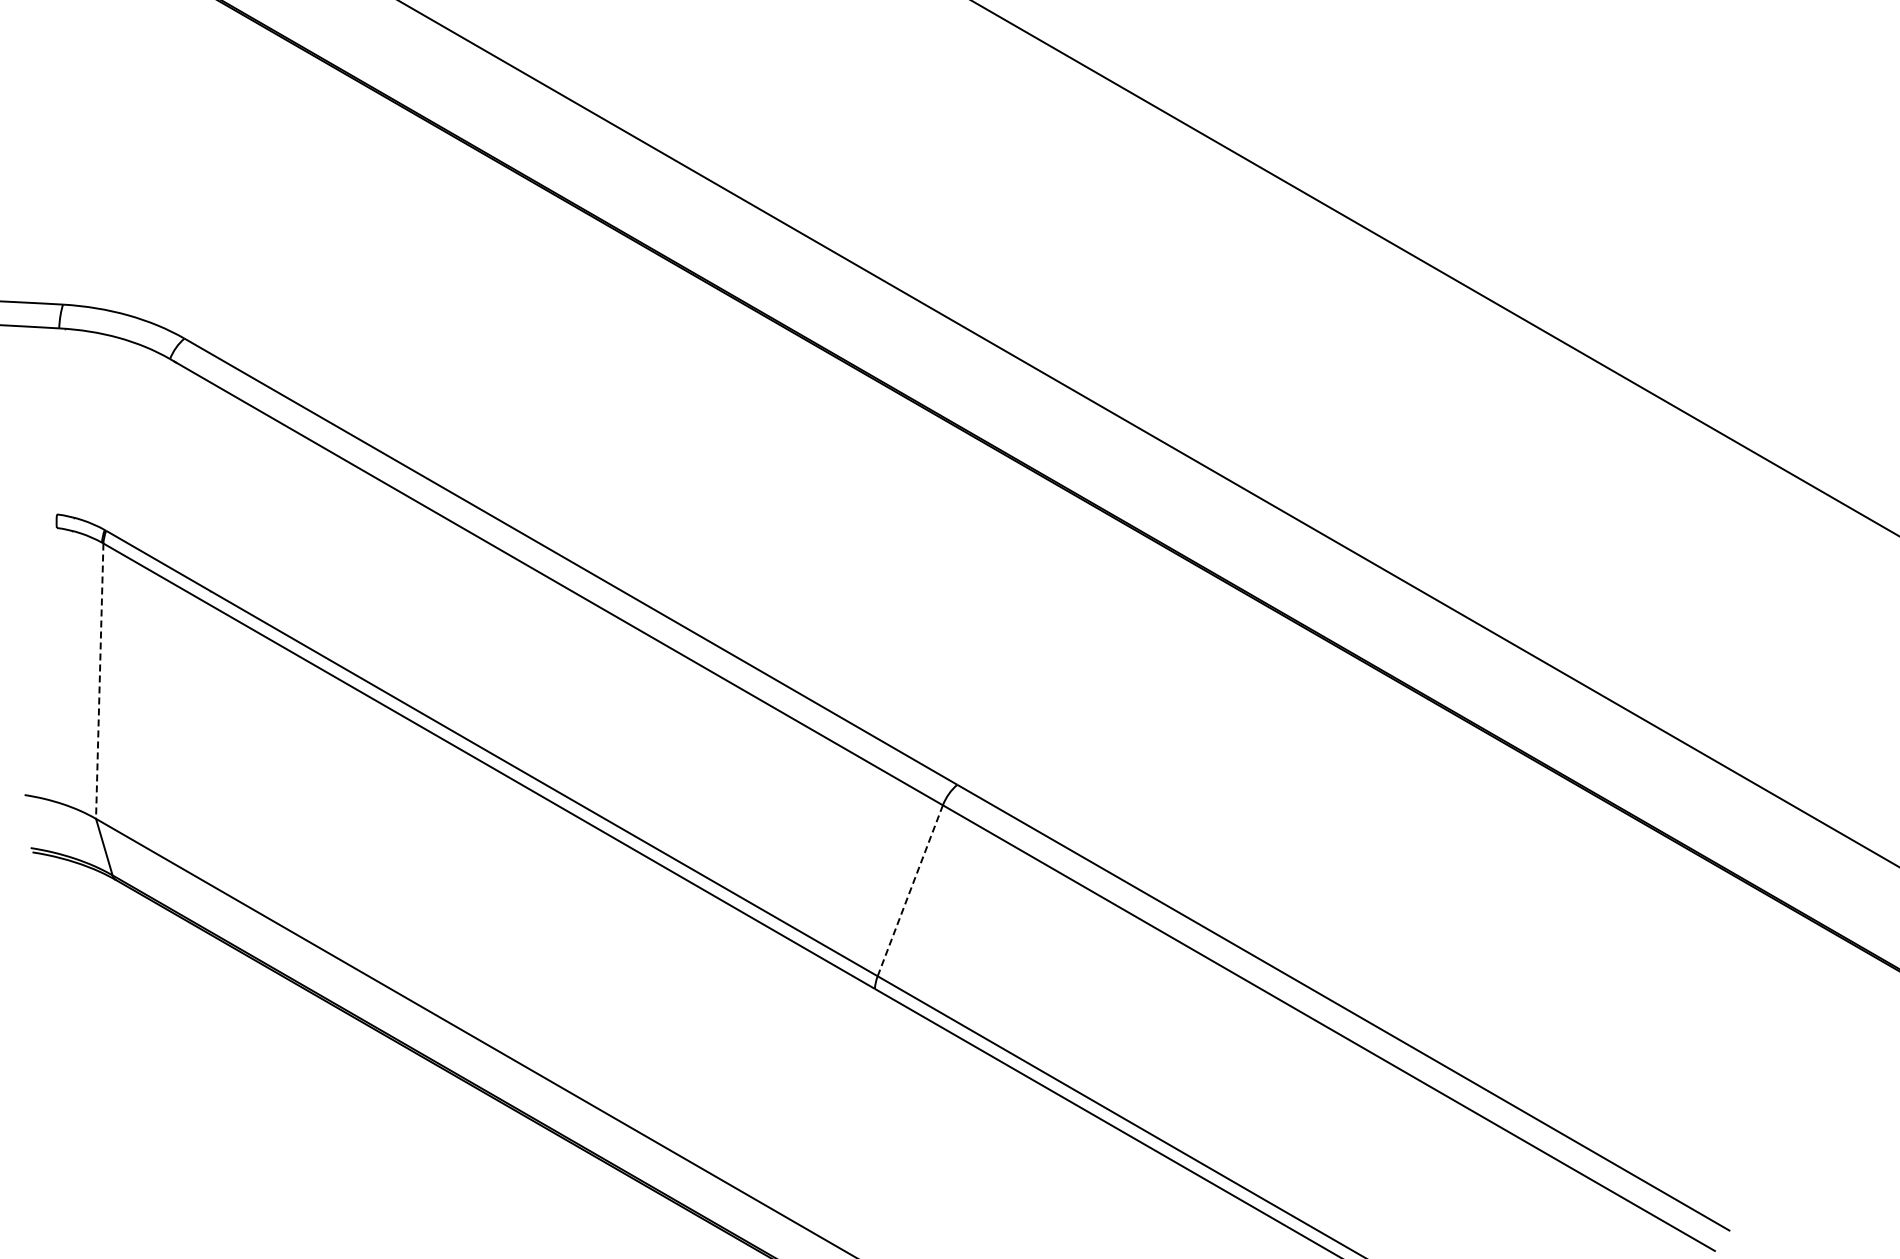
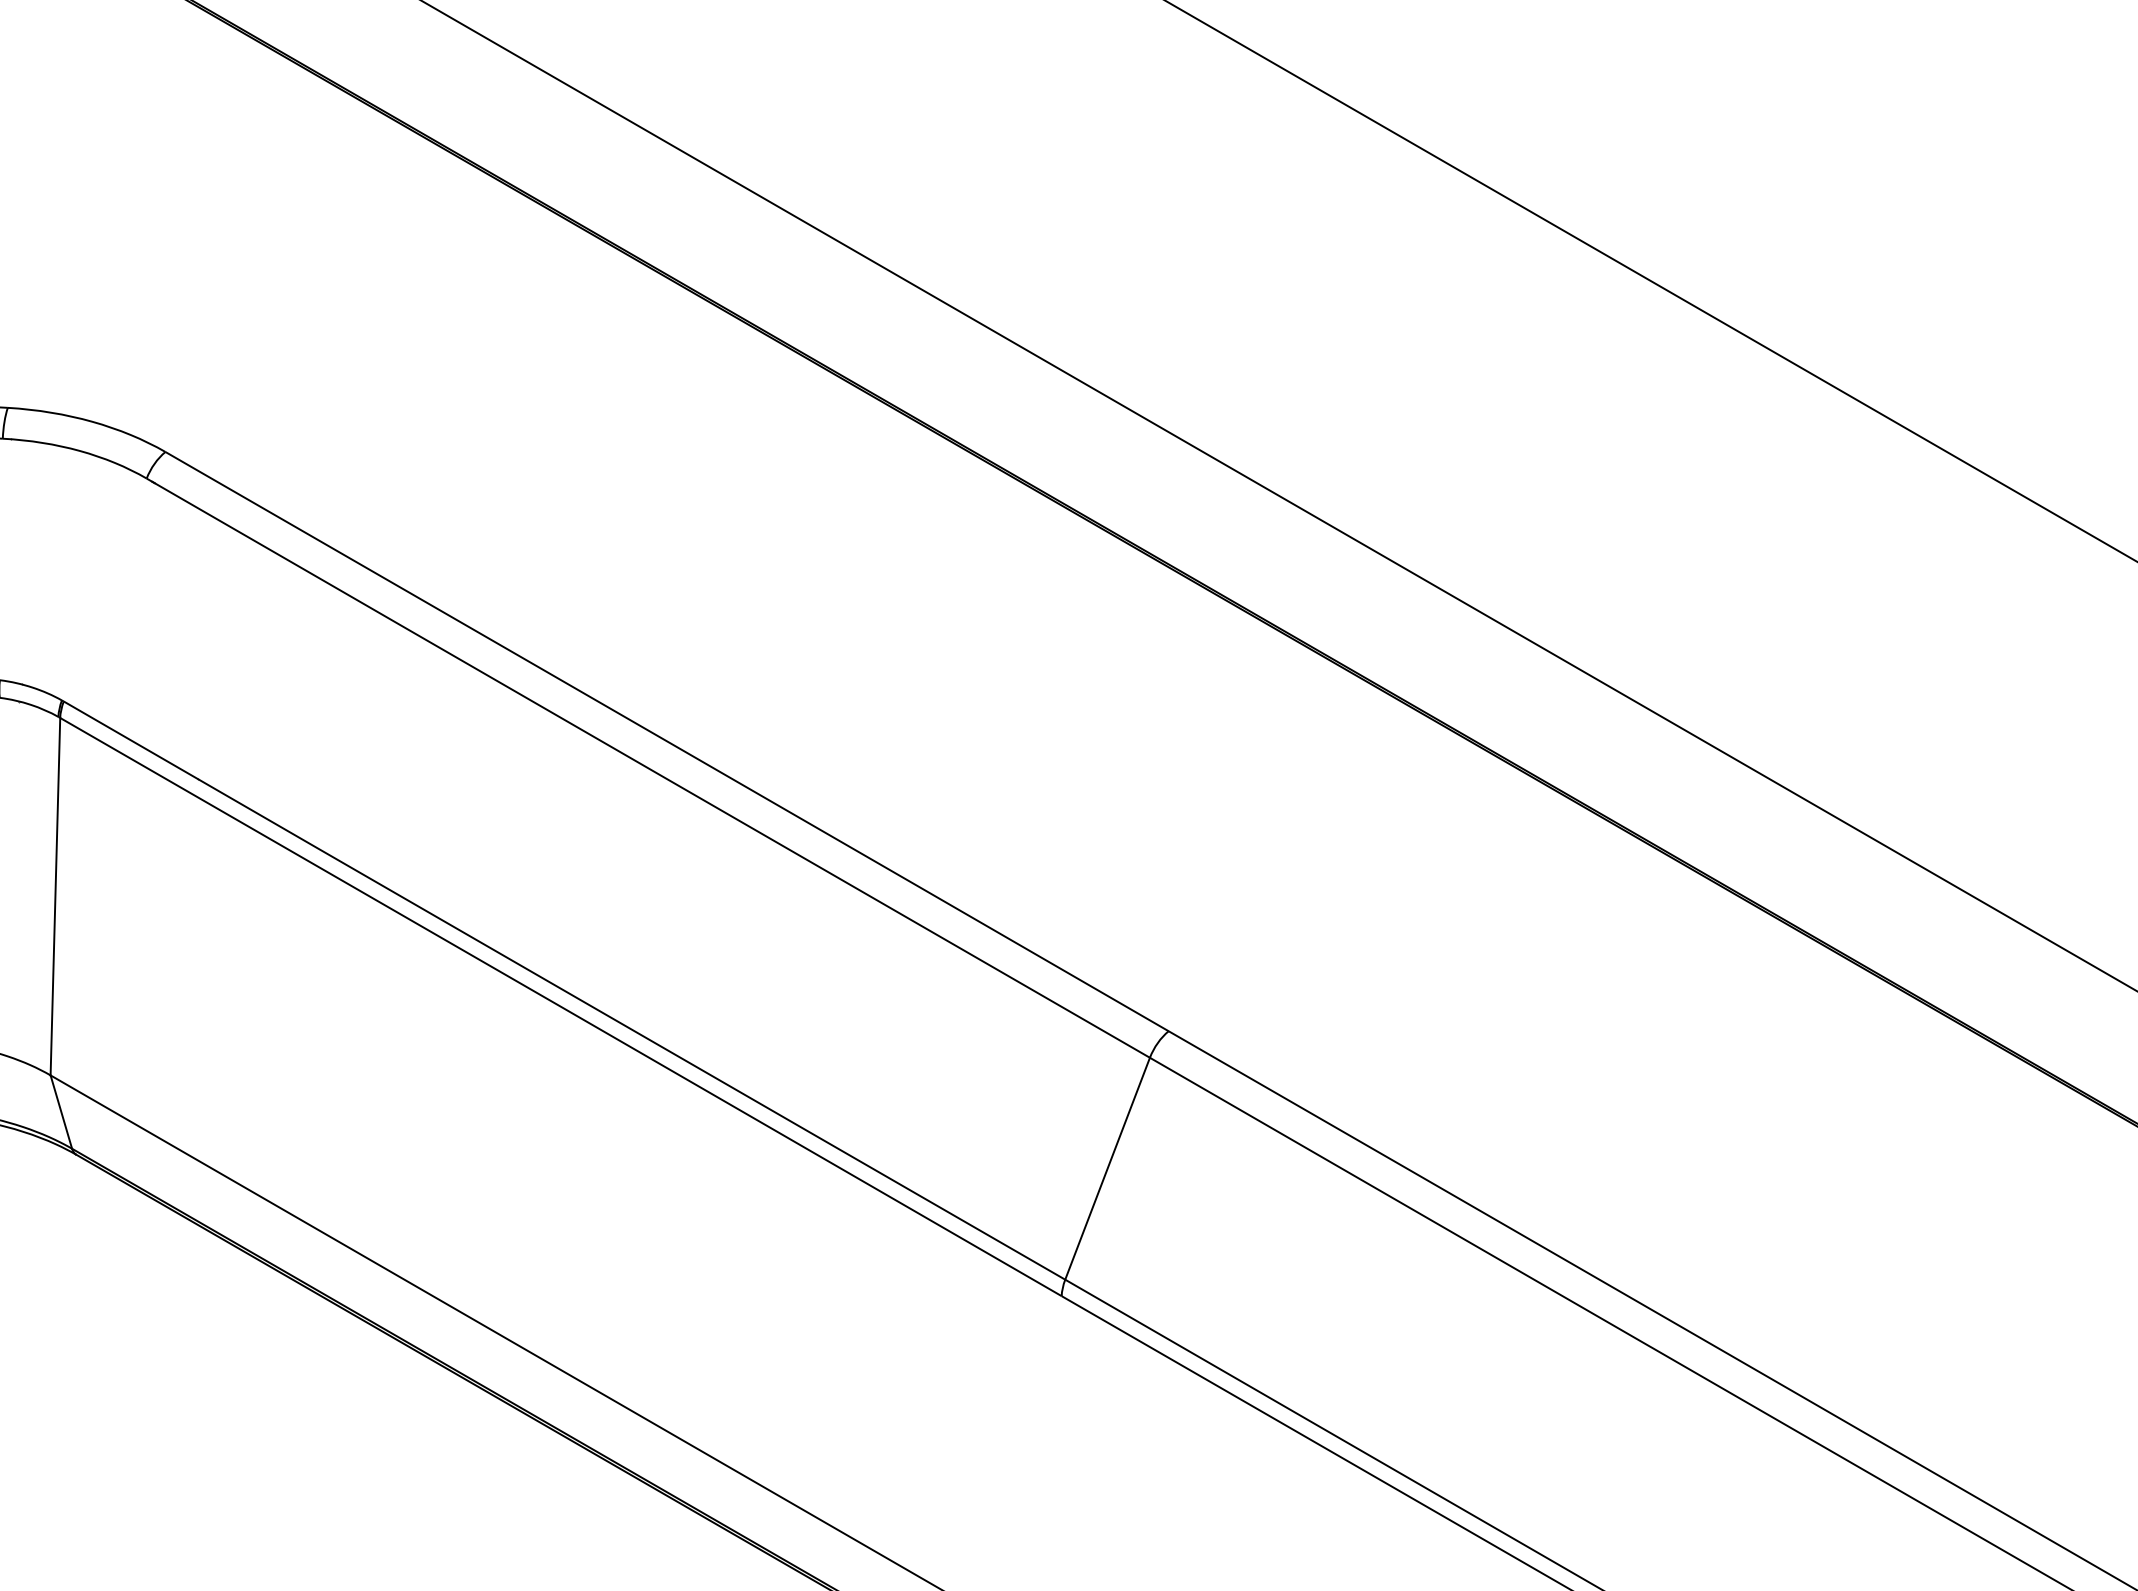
line: (99, 681) -> (55, 897), dashed -> solid
line: (910, 890) -> (1107, 1168), dashed -> solid

